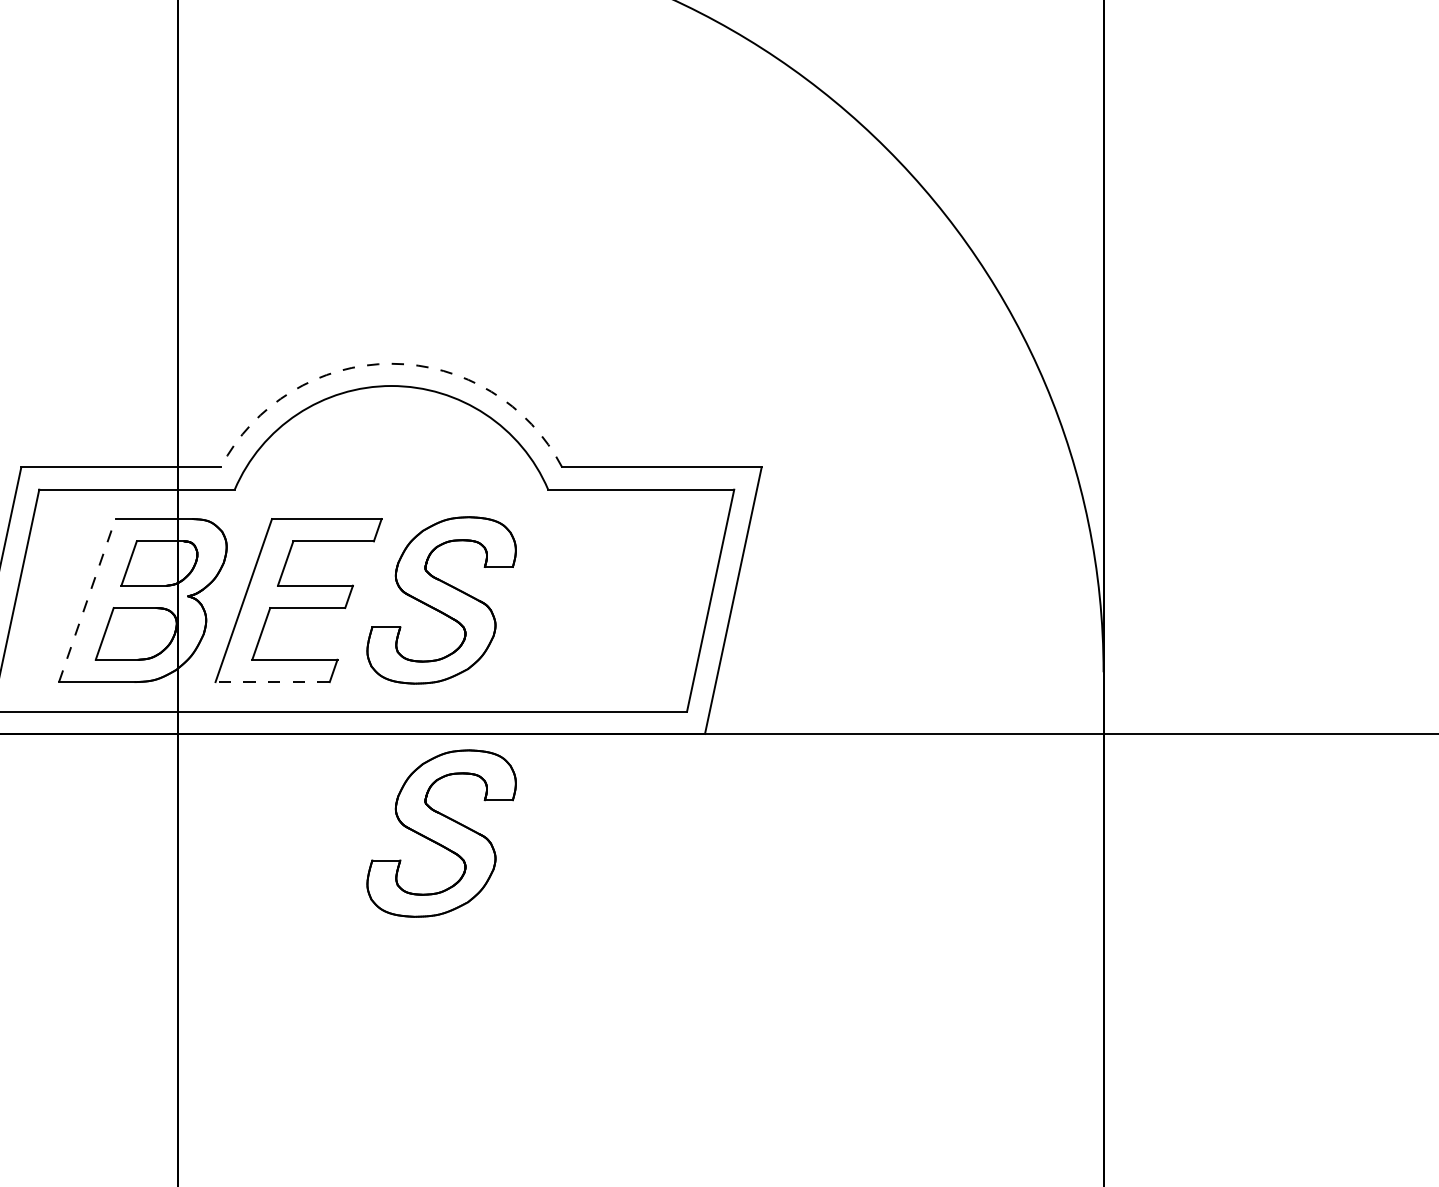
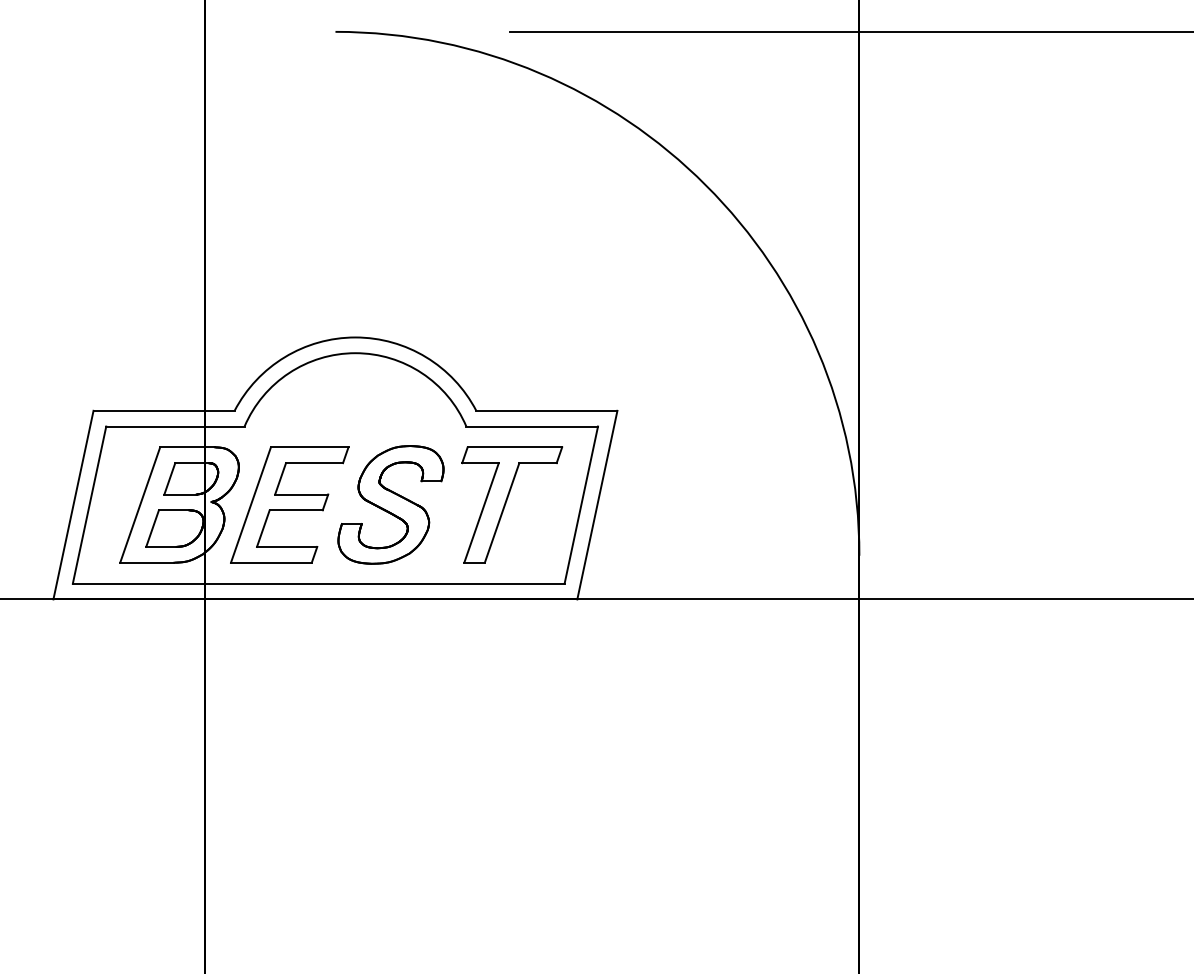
arc: (391, 363) -> (355, 337), dashed -> solid
part: (604, 598) -> (506, 503), added
line: (87, 599) -> (140, 504), dashed -> solid
line: (271, 681) -> (270, 562), dashed -> solid
part: (440, 833) -> (390, 669), removed

